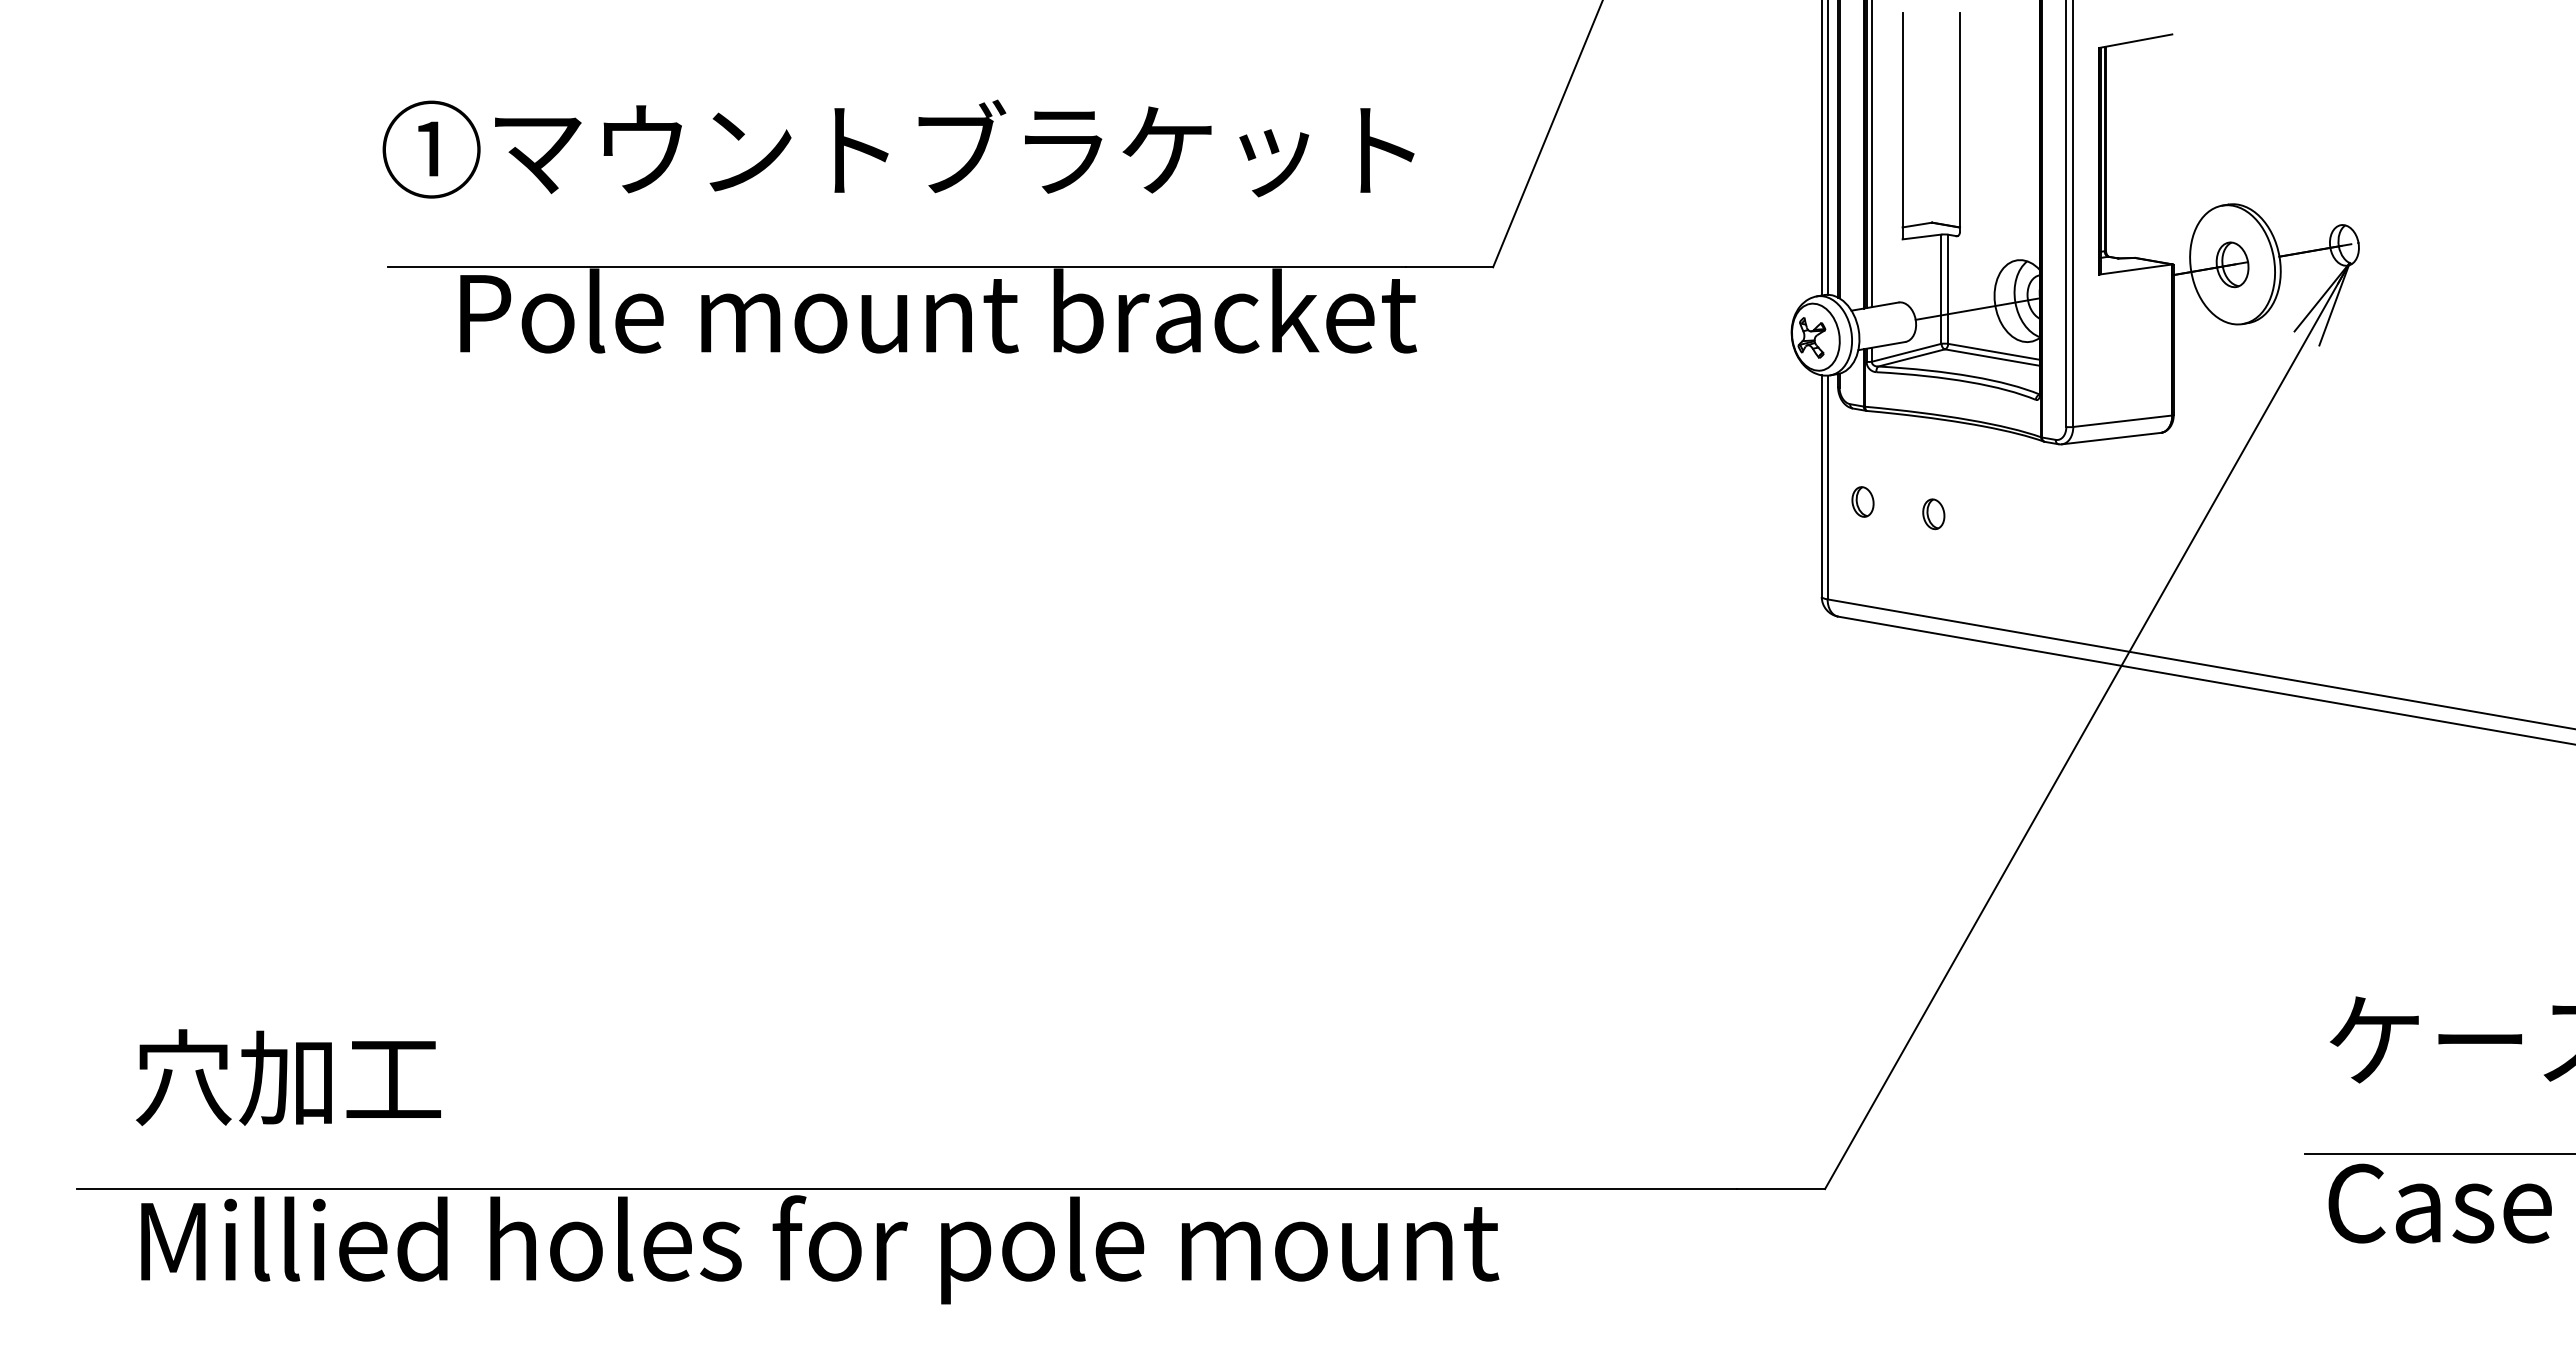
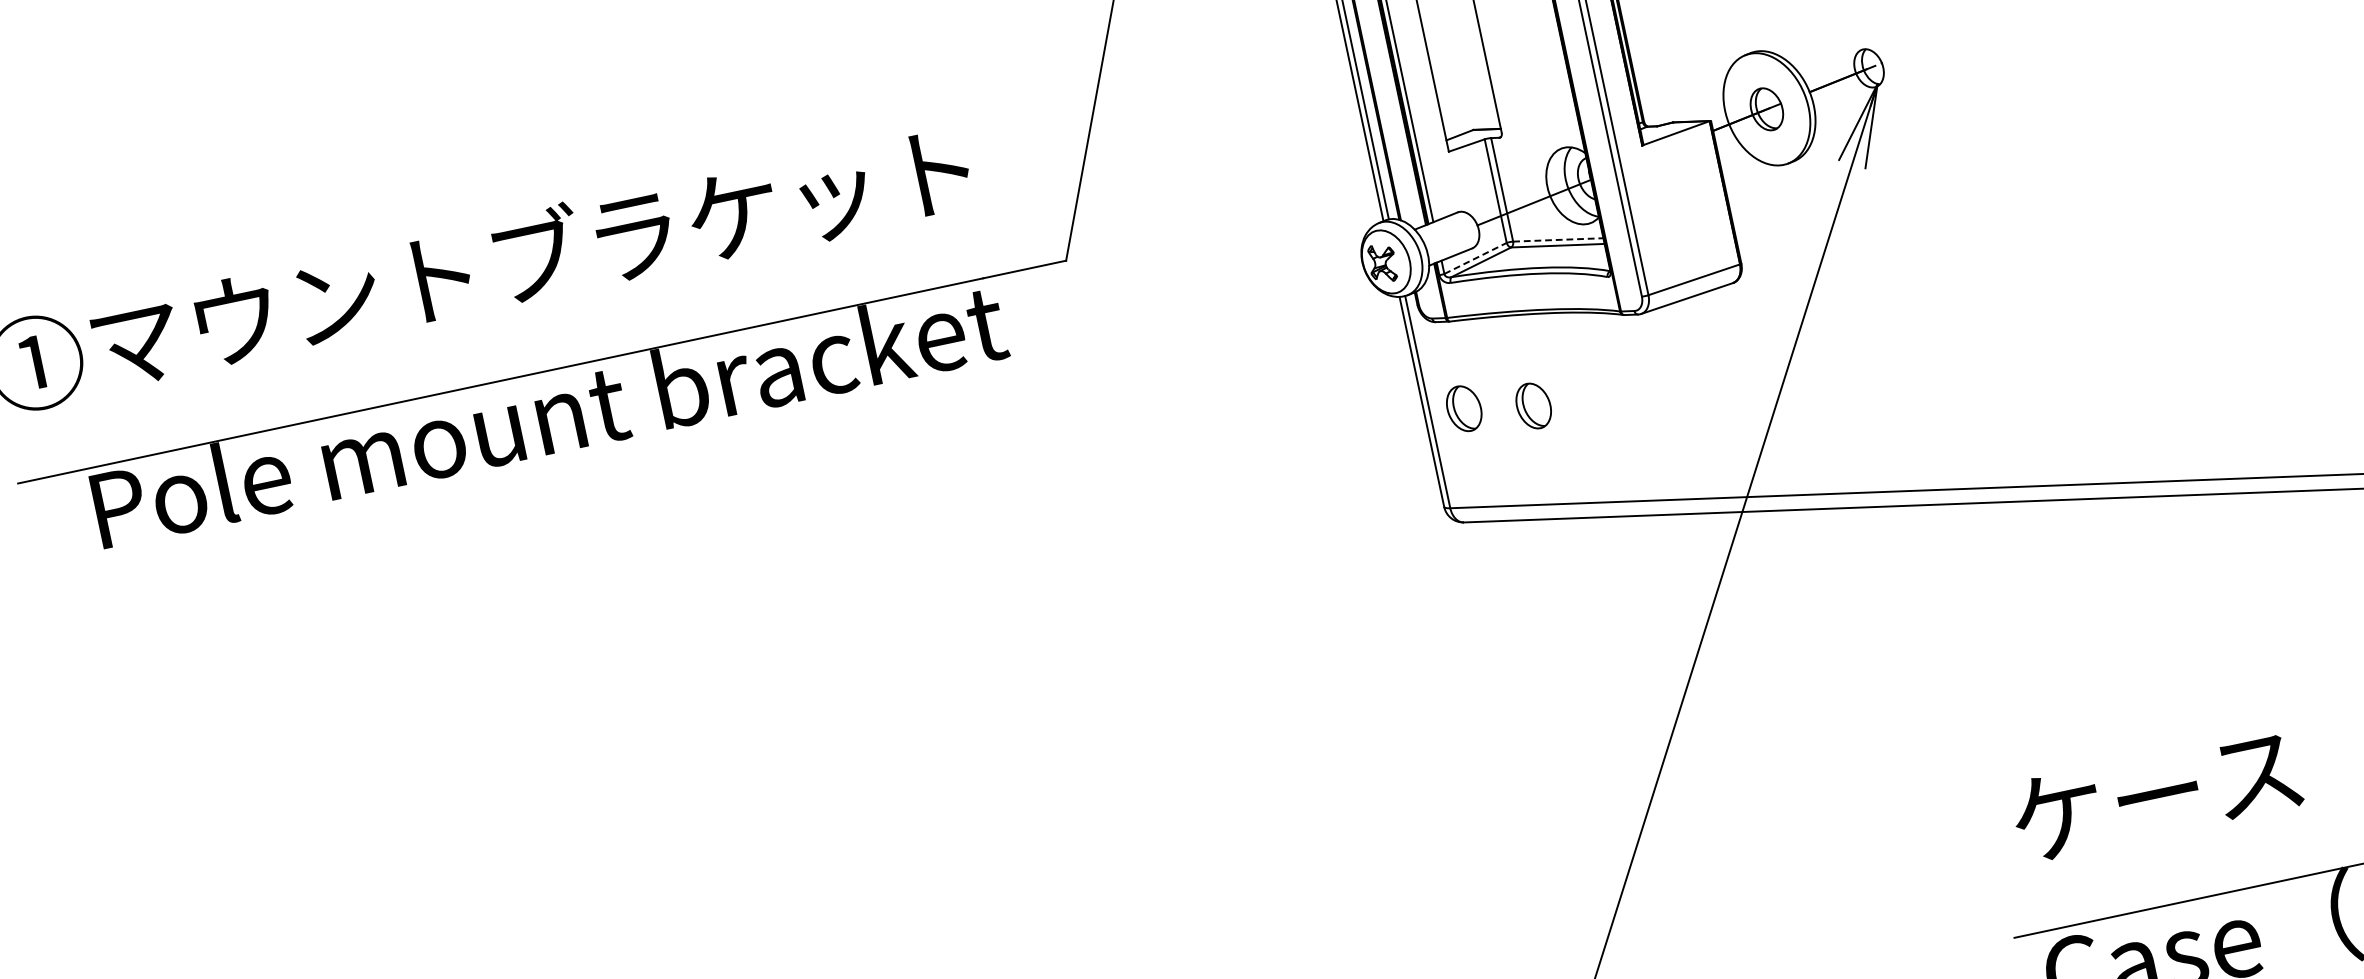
line: (1994, 351) -> (1558, 239), solid -> dashed
line: (1906, 352) -> (1475, 258), solid -> dashed
part: (1862, 501) -> (1463, 408), size x1.6
part: (1933, 514) -> (1533, 406), size x1.6

